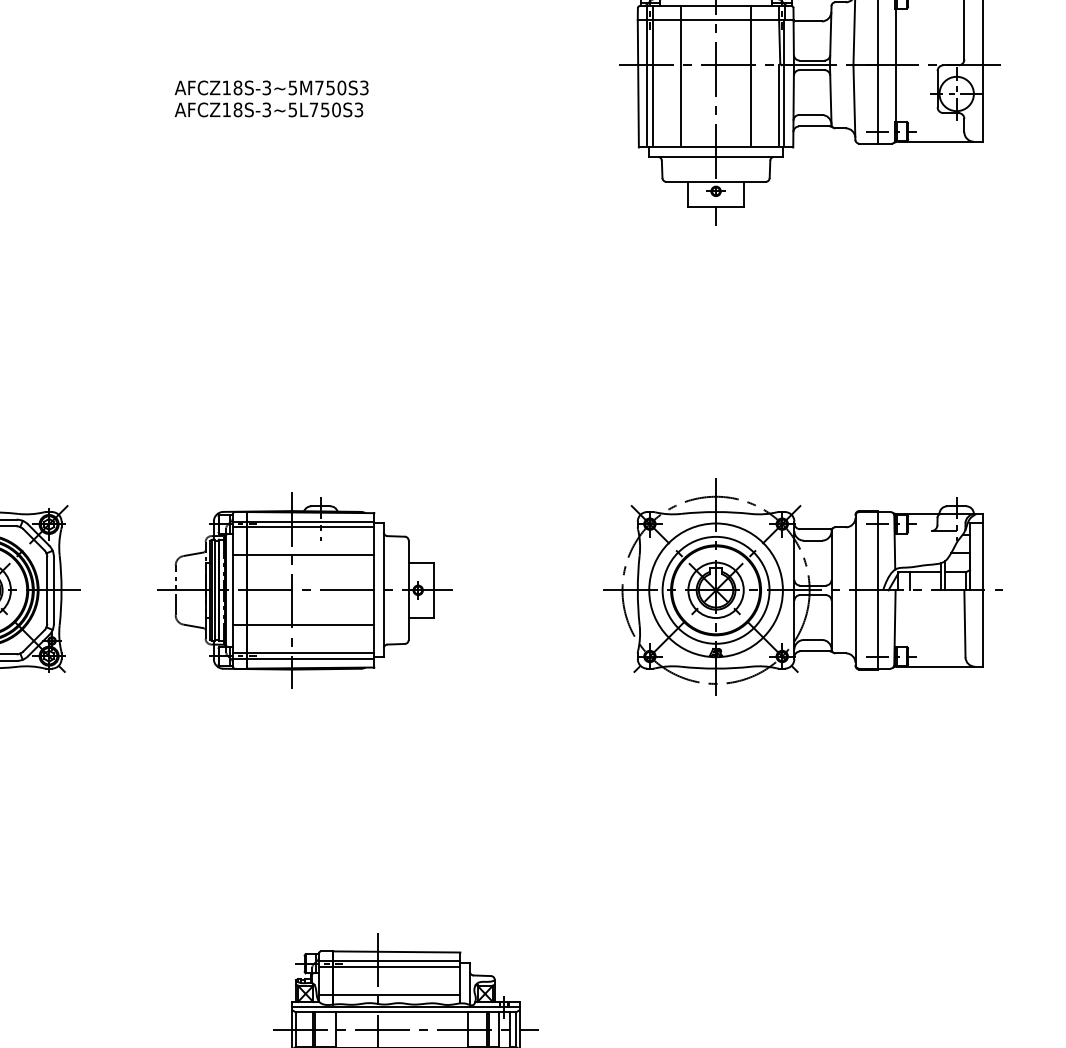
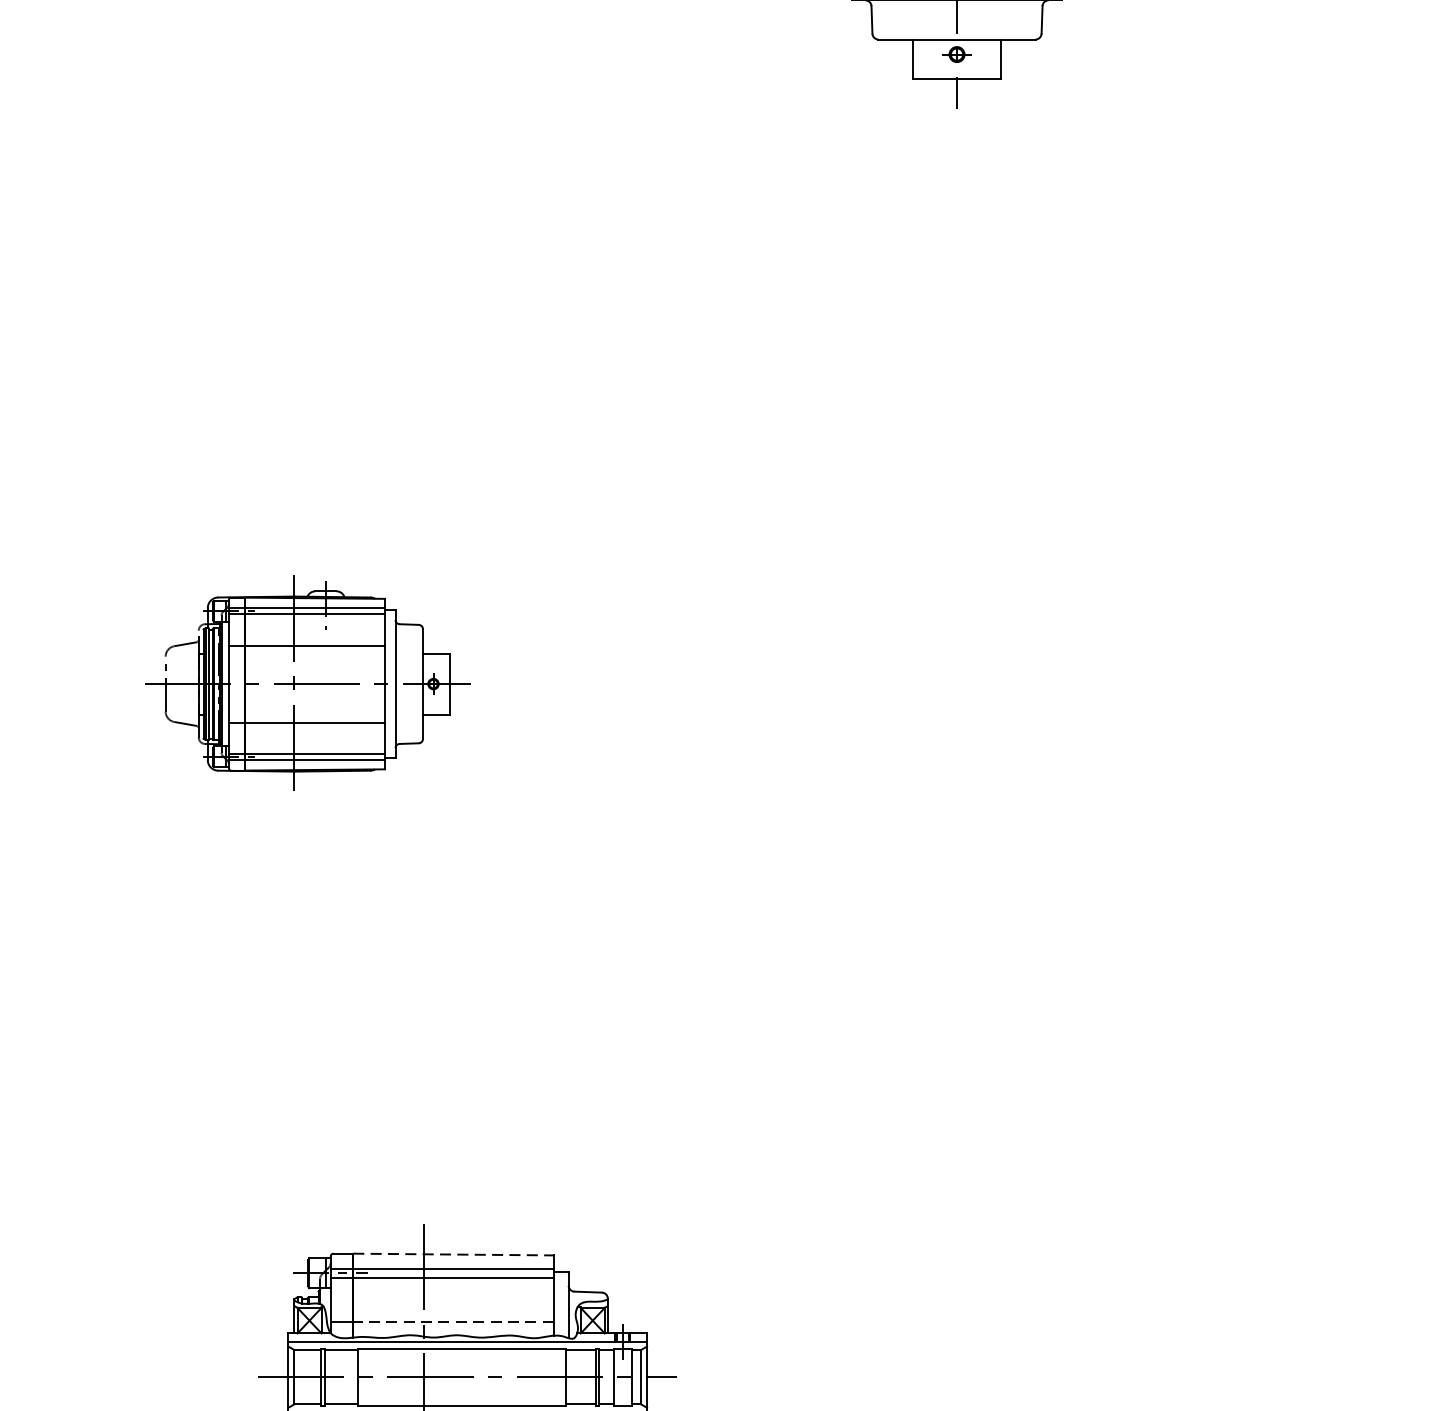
part: (802, 586) -> (1093, 677), removed
part: (304, 590) -> (307, 684), size x0.7
line: (396, 951) -> (452, 1253), solid -> dashed
line: (396, 994) -> (452, 1321), solid -> dashed

